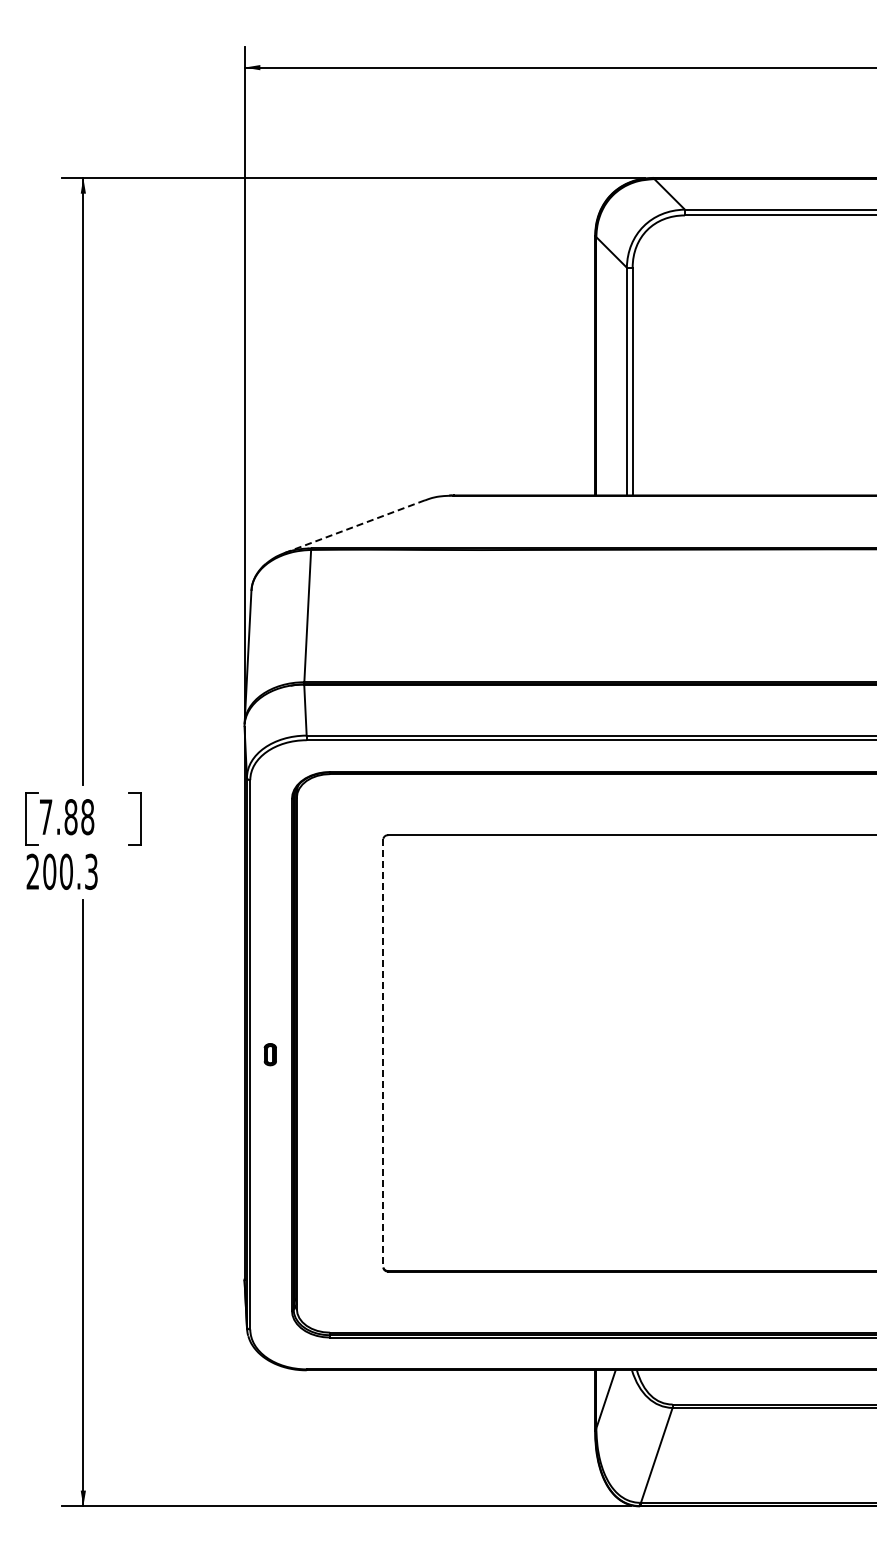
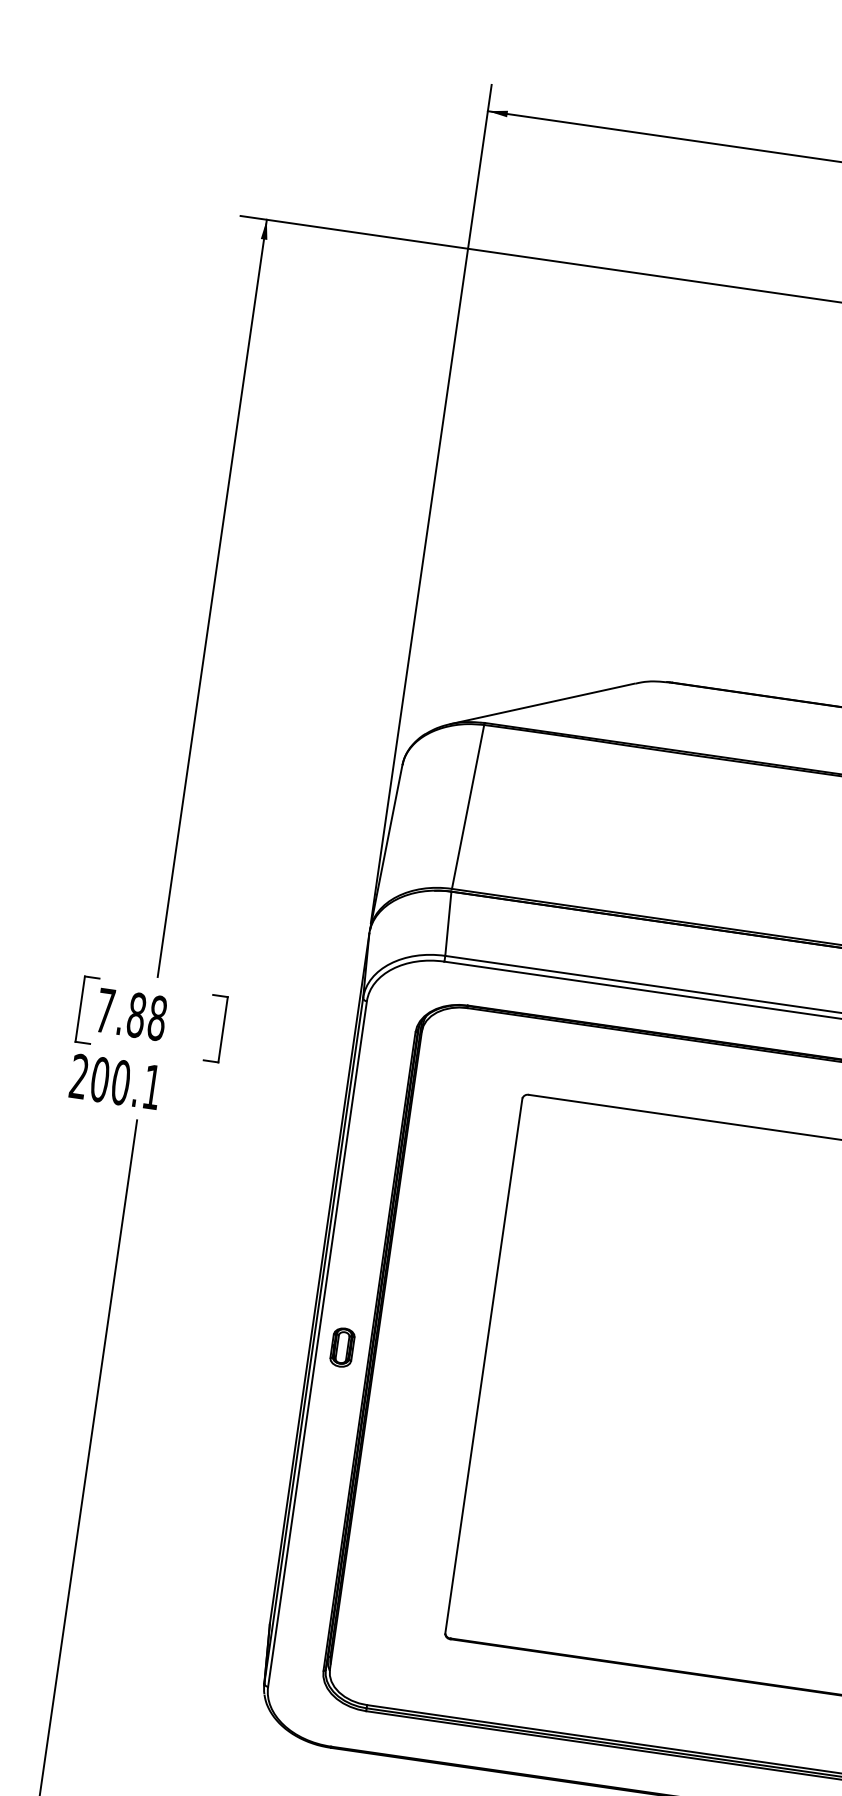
line: (354, 526) -> (542, 703), dashed -> solid
text: (91, 871) -> (152, 1086), 200.3 -> 200.1
line: (383, 1053) -> (483, 1366), dashed -> solid
part: (270, 1054) -> (342, 1347), size x1.43

